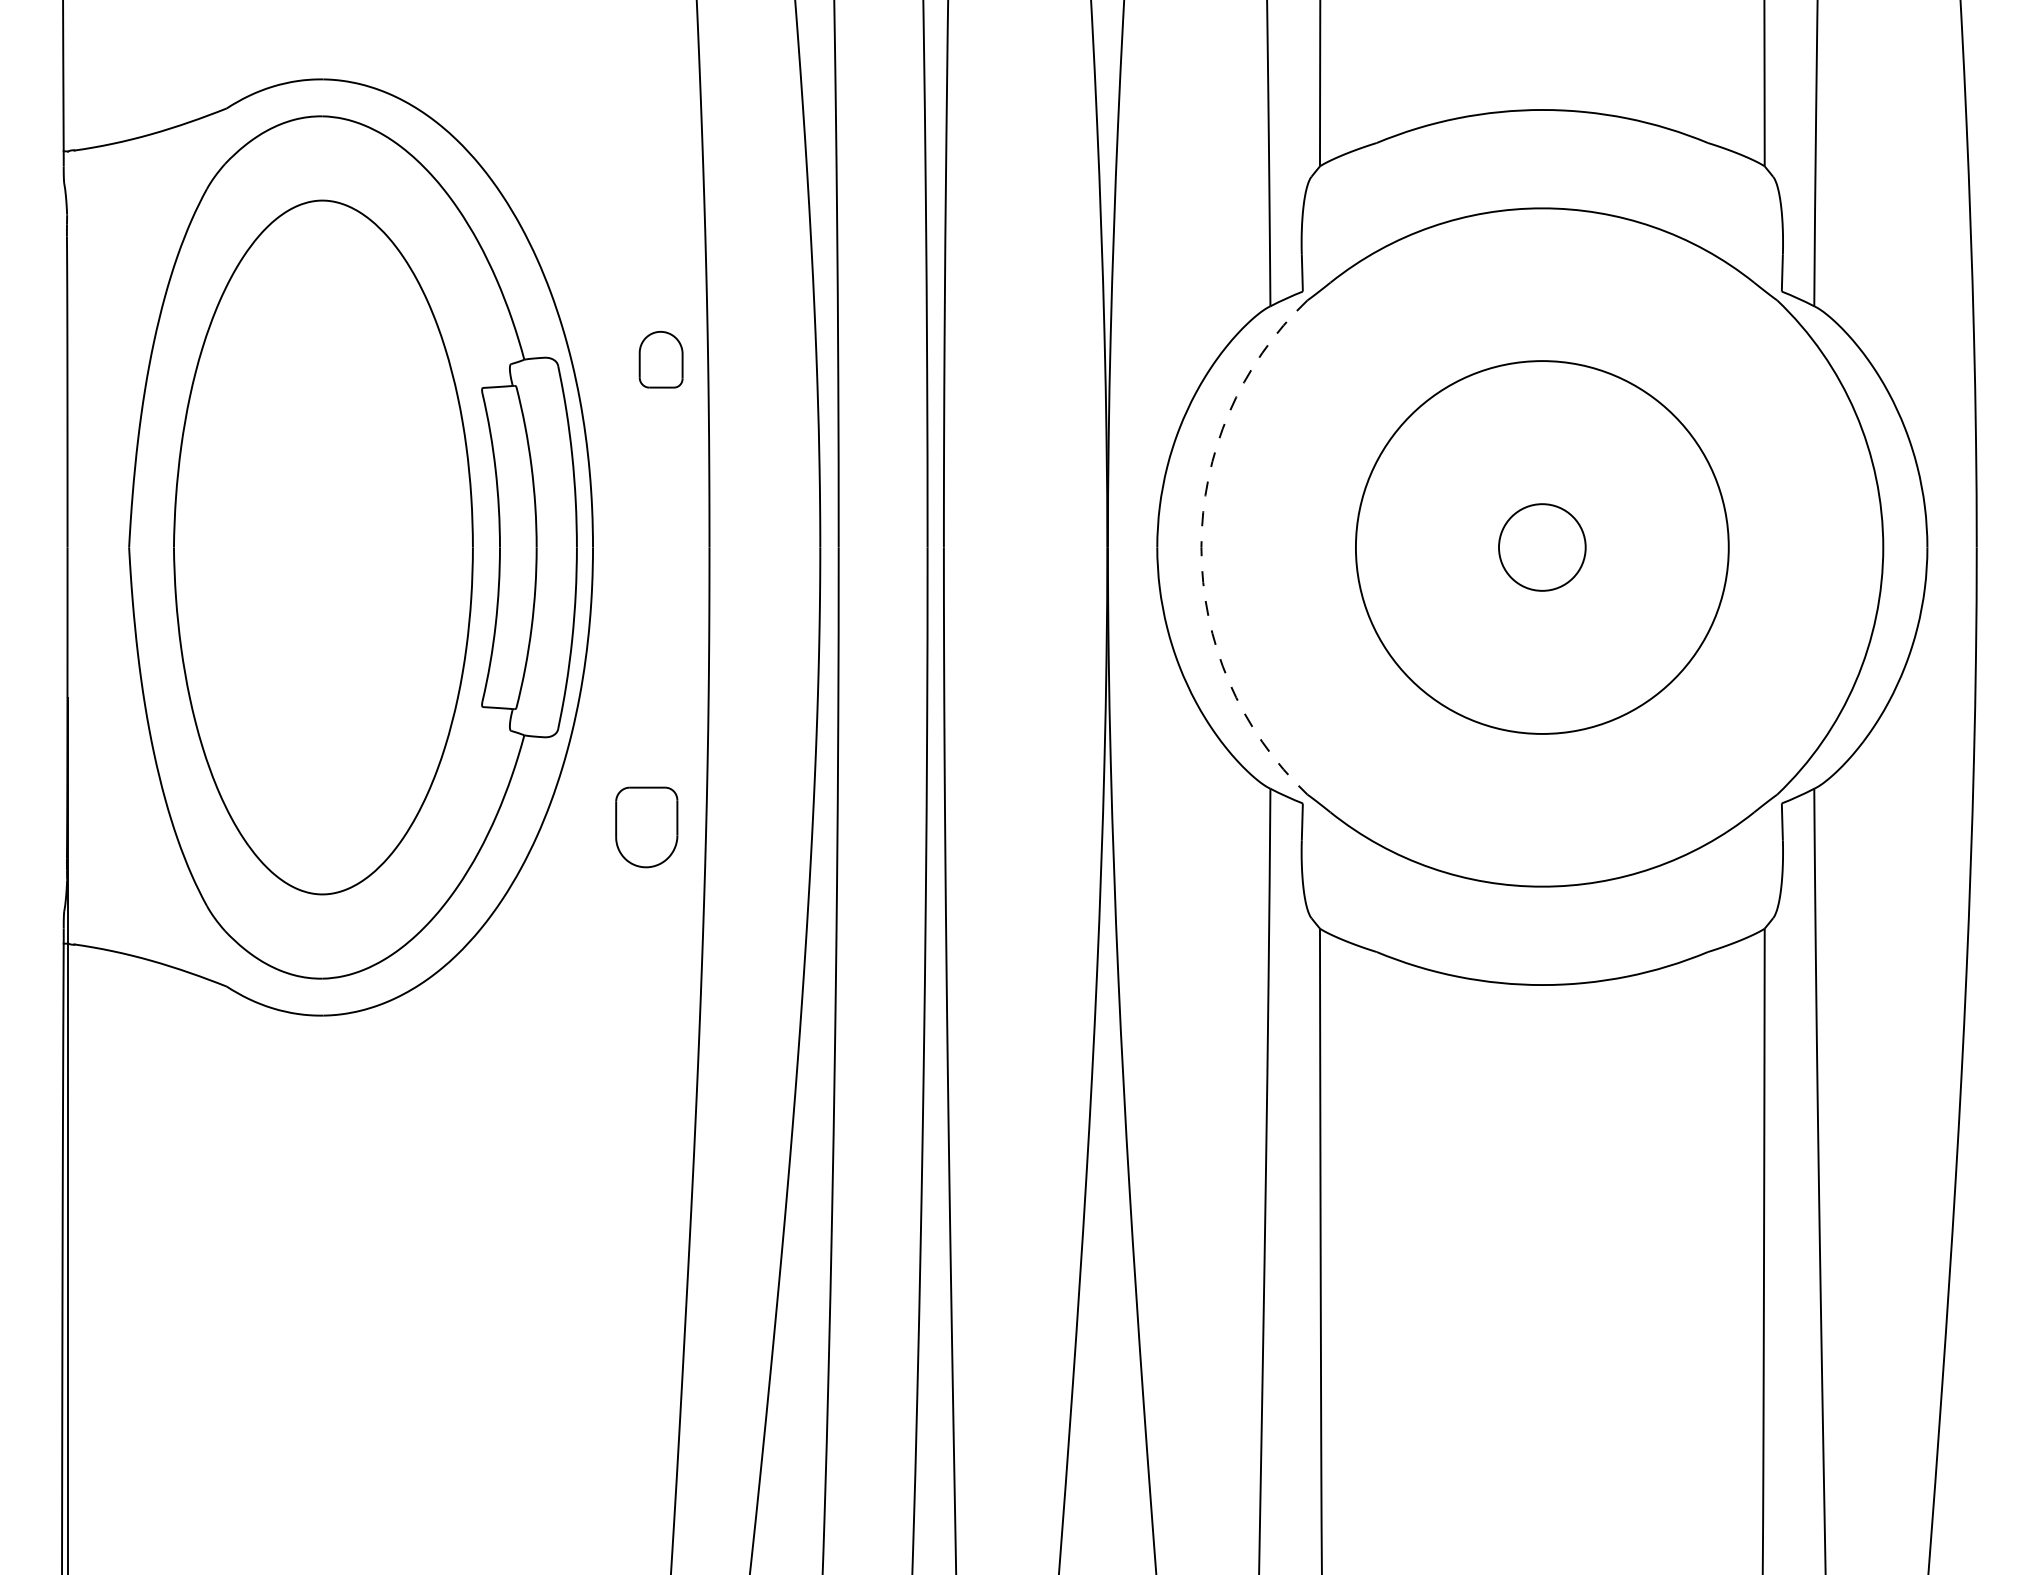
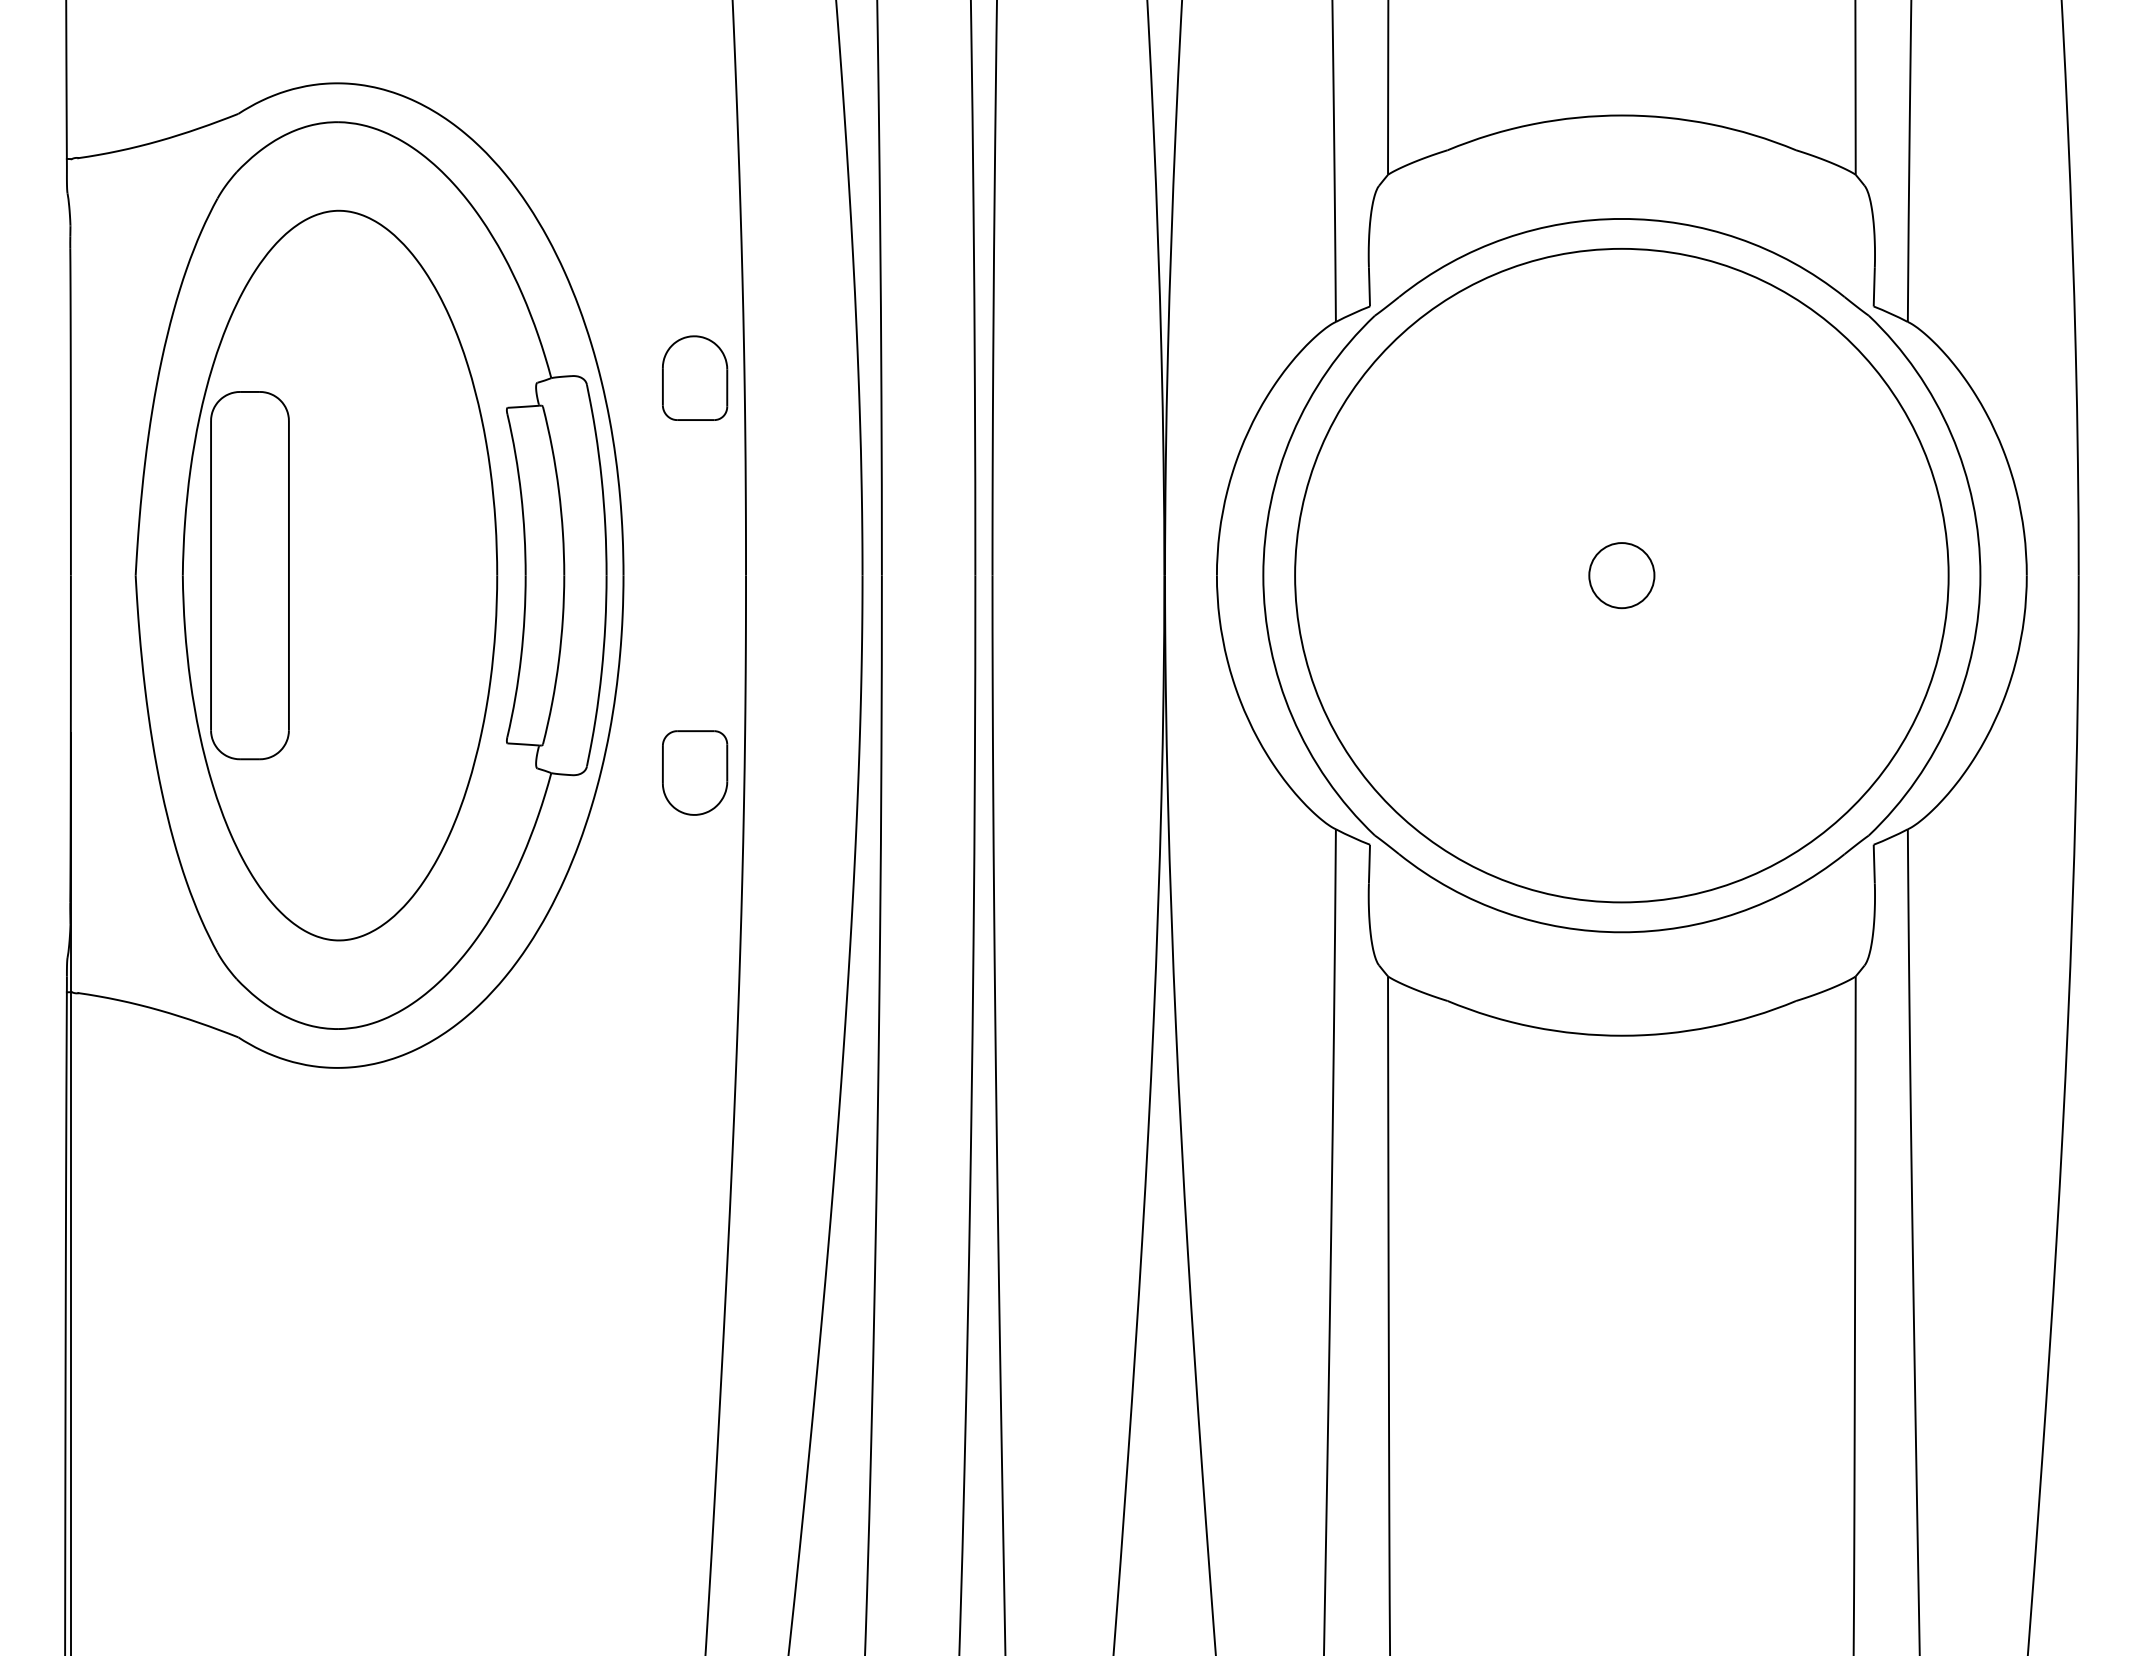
part: (661, 359) -> (695, 377), size x1.43
part: (237, 547) -> (249, 575), added
arc: (1201, 547) -> (1263, 575), dashed -> solid
circle: (1541, 547) -> (1621, 575), size x0.71
circle: (1541, 547) -> (1621, 575), size x1.67
part: (647, 826) -> (695, 772), moved

